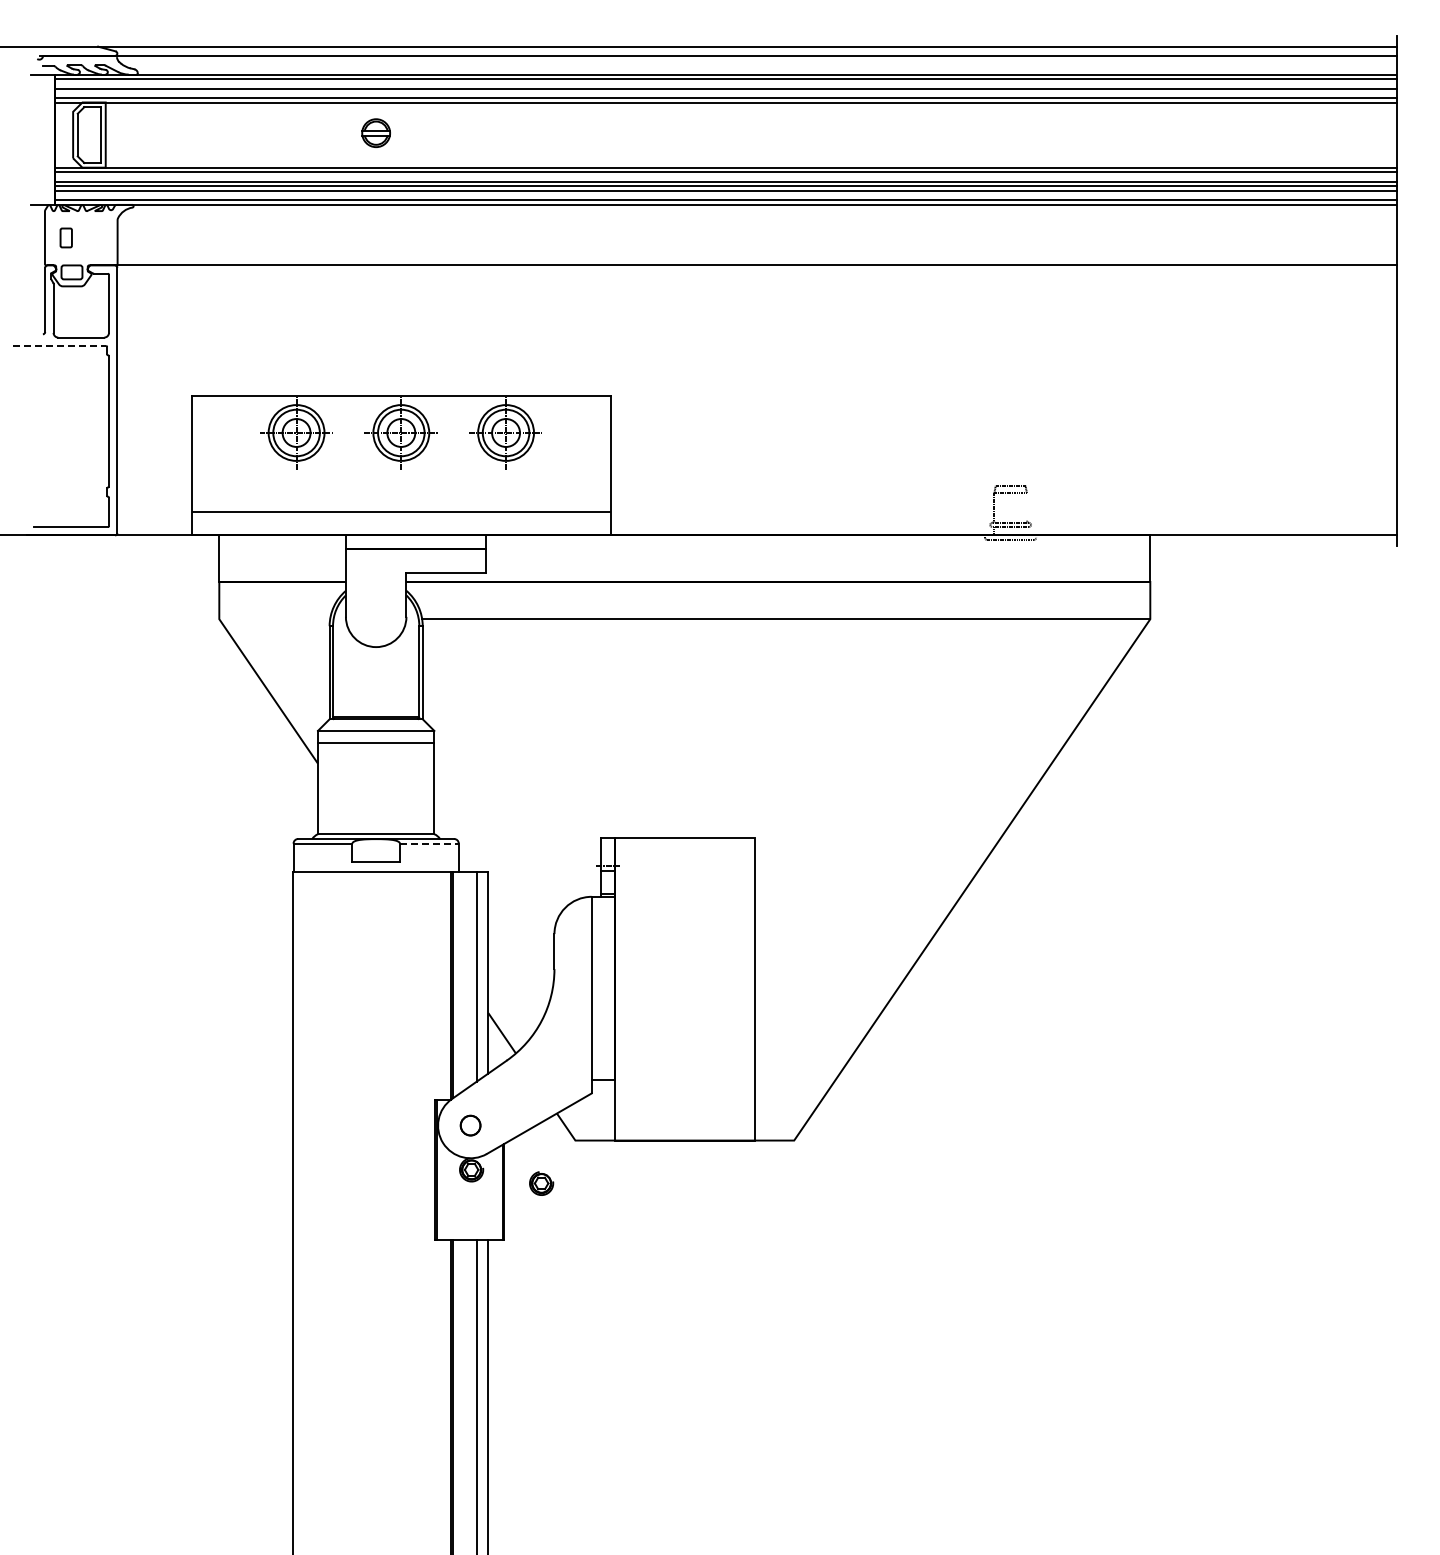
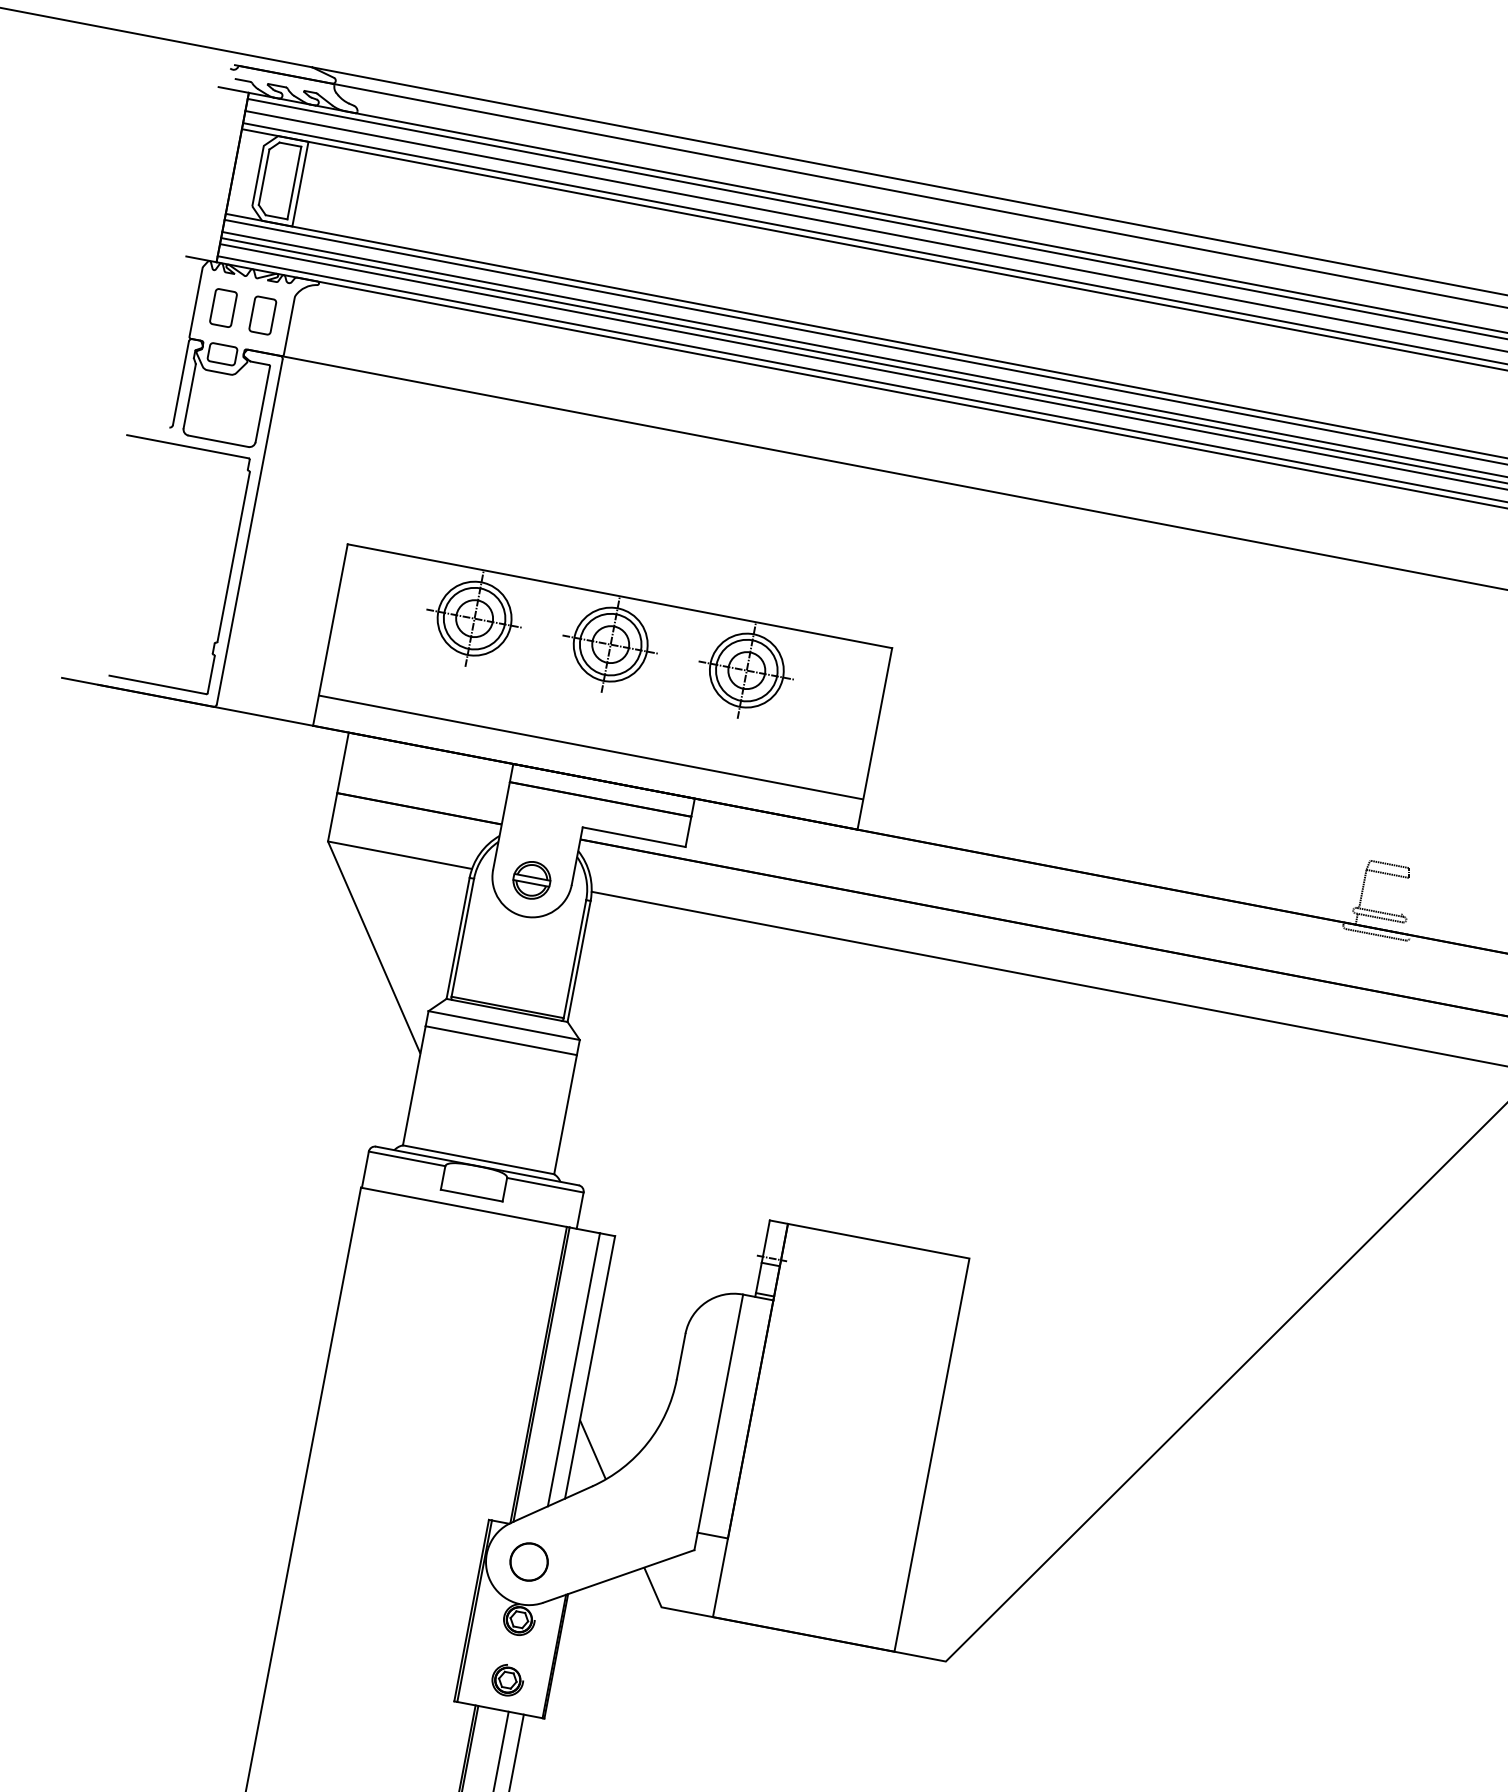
part: (375, 132) -> (531, 879), moved
part: (66, 237) -> (224, 307), size x1.43
part: (96, 237) -> (263, 314), added
line: (59, 345) -> (188, 446), dashed -> solid
line: (274, 619) -> (399, 855), added
line: (429, 843) -> (545, 1185), dashed -> solid
circle: (470, 1125) -> (528, 1561), size x1.43
part: (541, 1183) -> (507, 1680), moved

